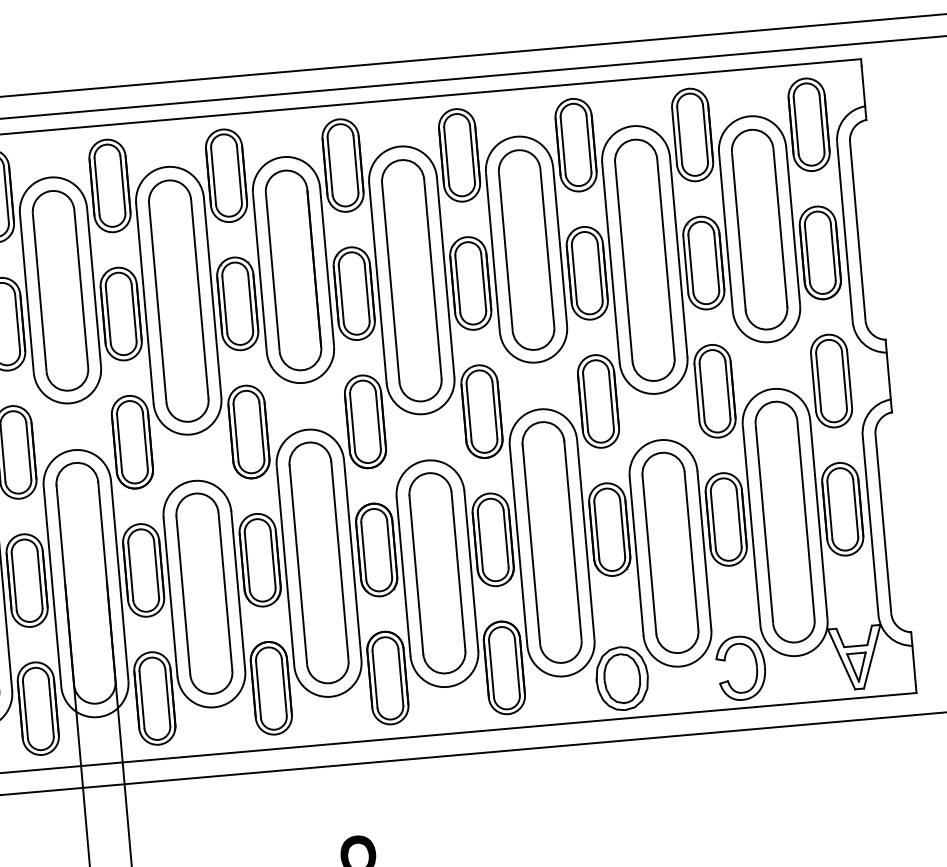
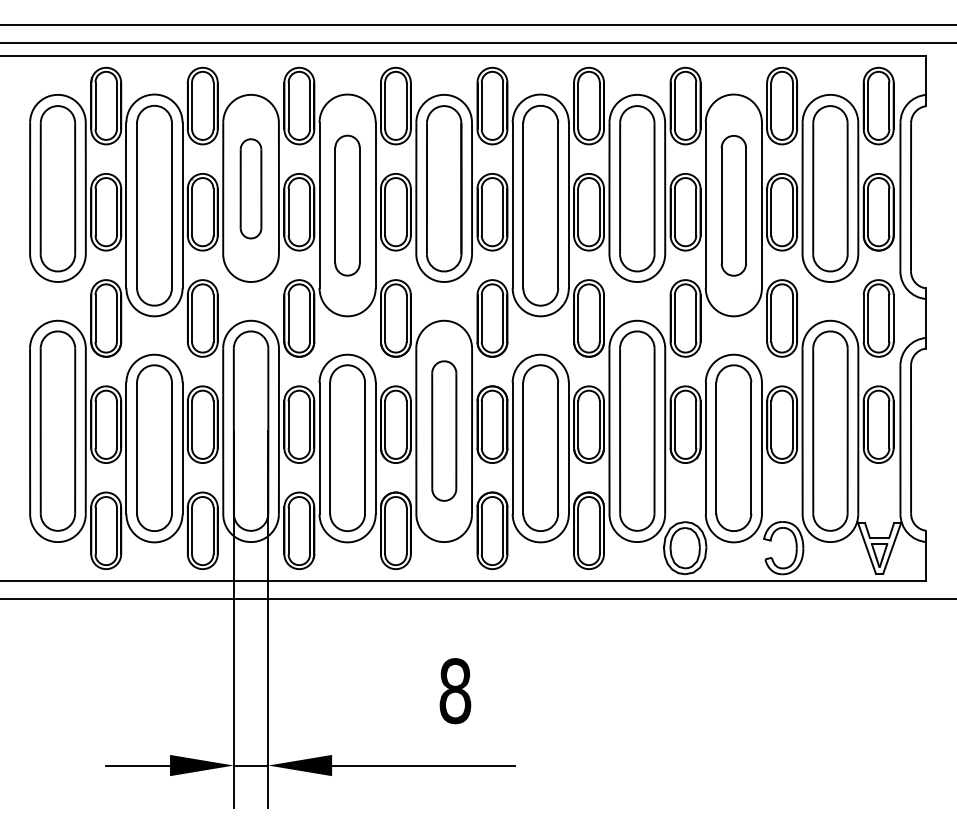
part: (644, 260) -> (733, 205), size x0.7
part: (59, 290) -> (250, 188), size x0.6
part: (178, 300) -> (347, 205), size x0.7
part: (319, 562) -> (444, 430), size x0.7

